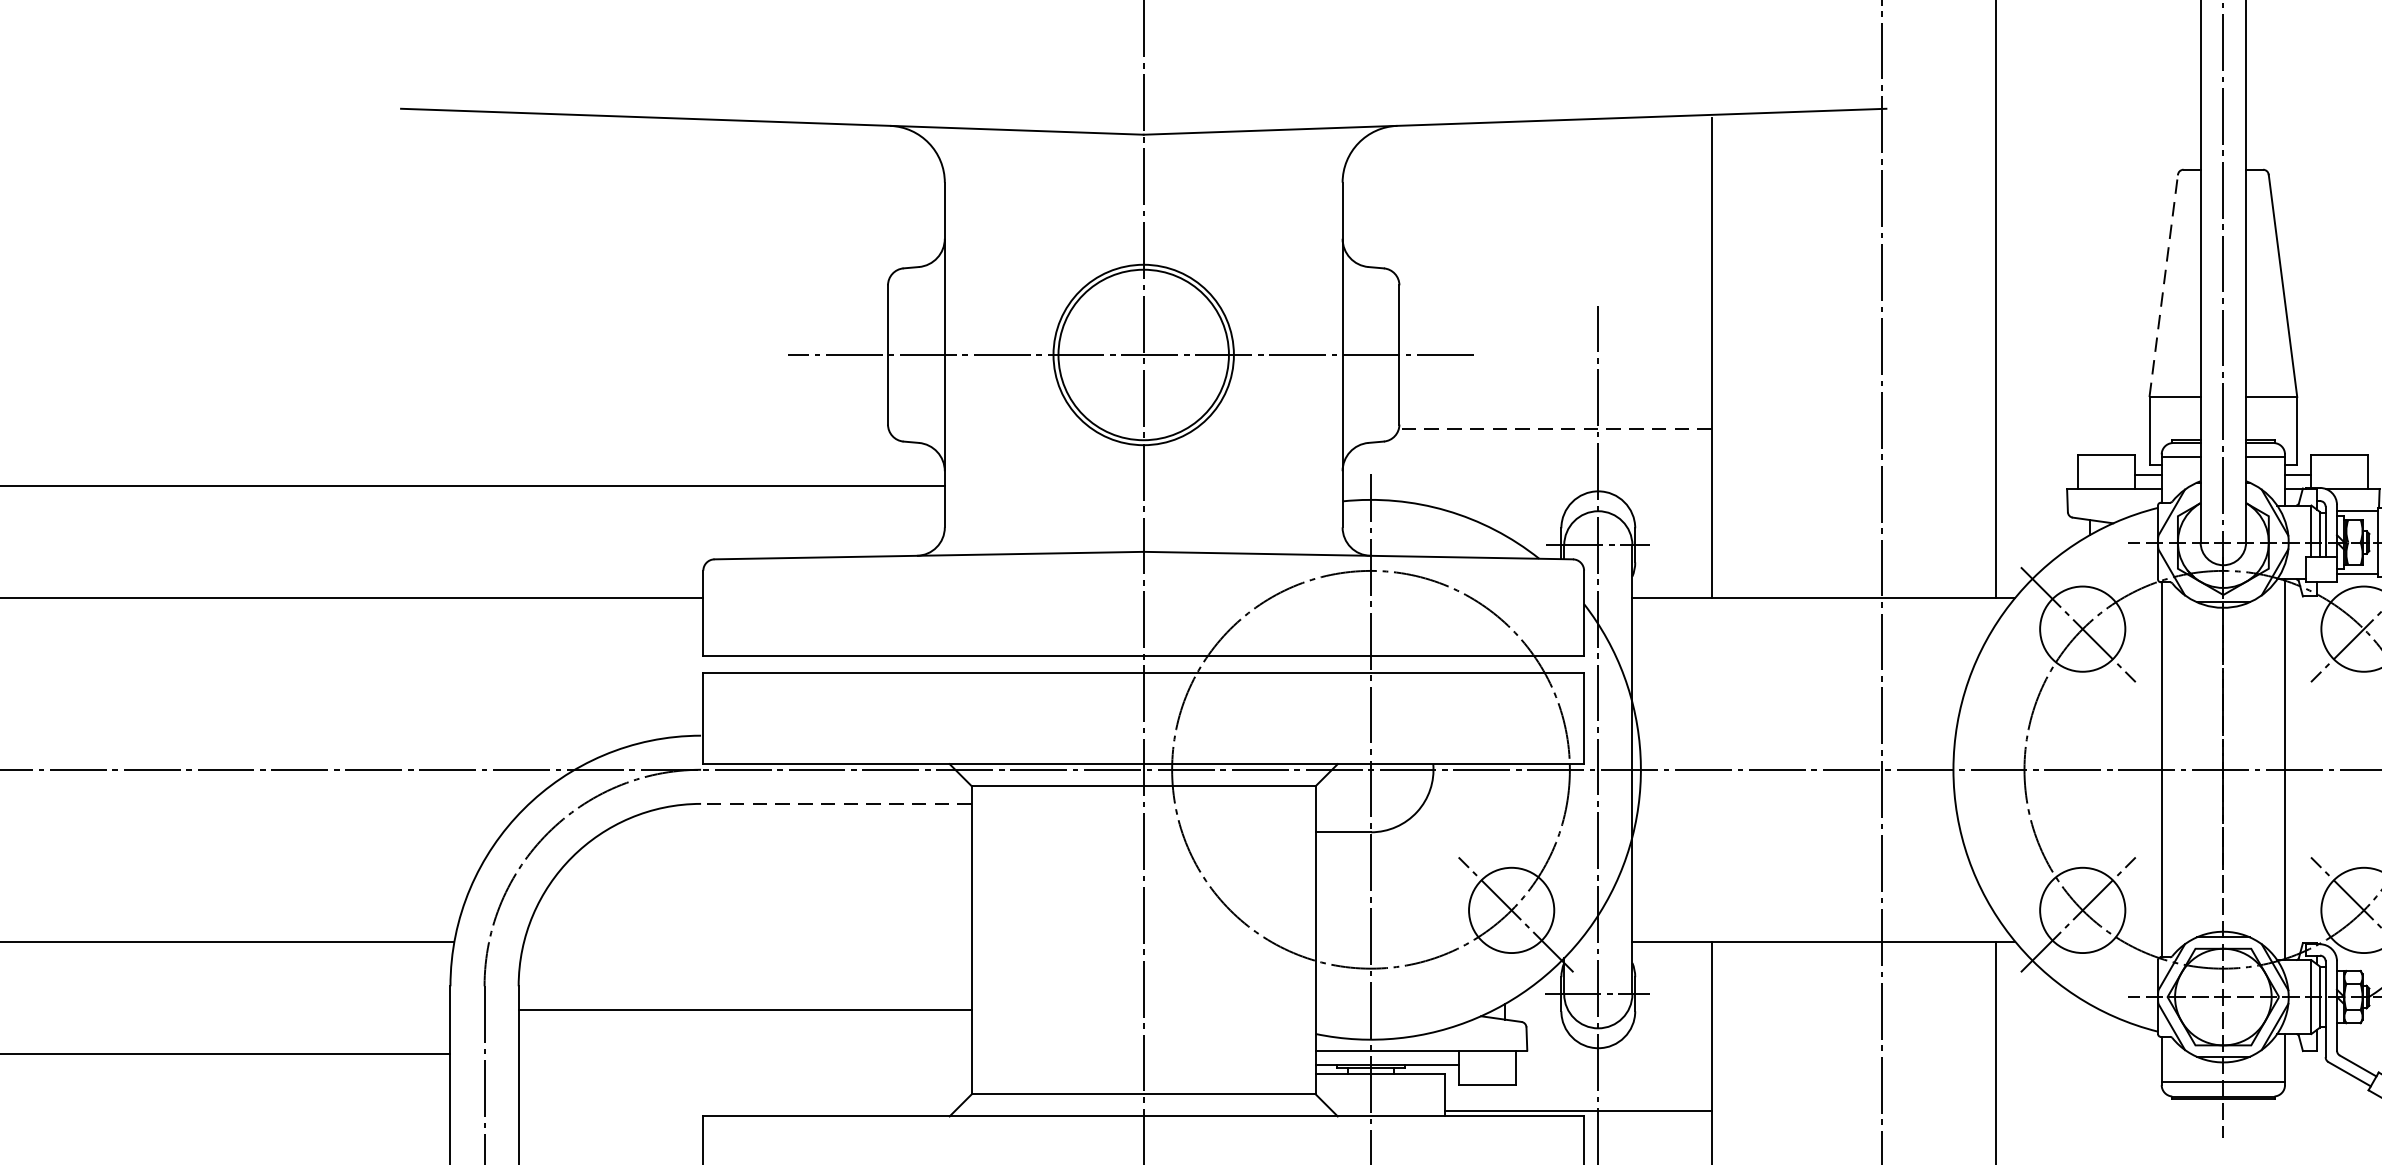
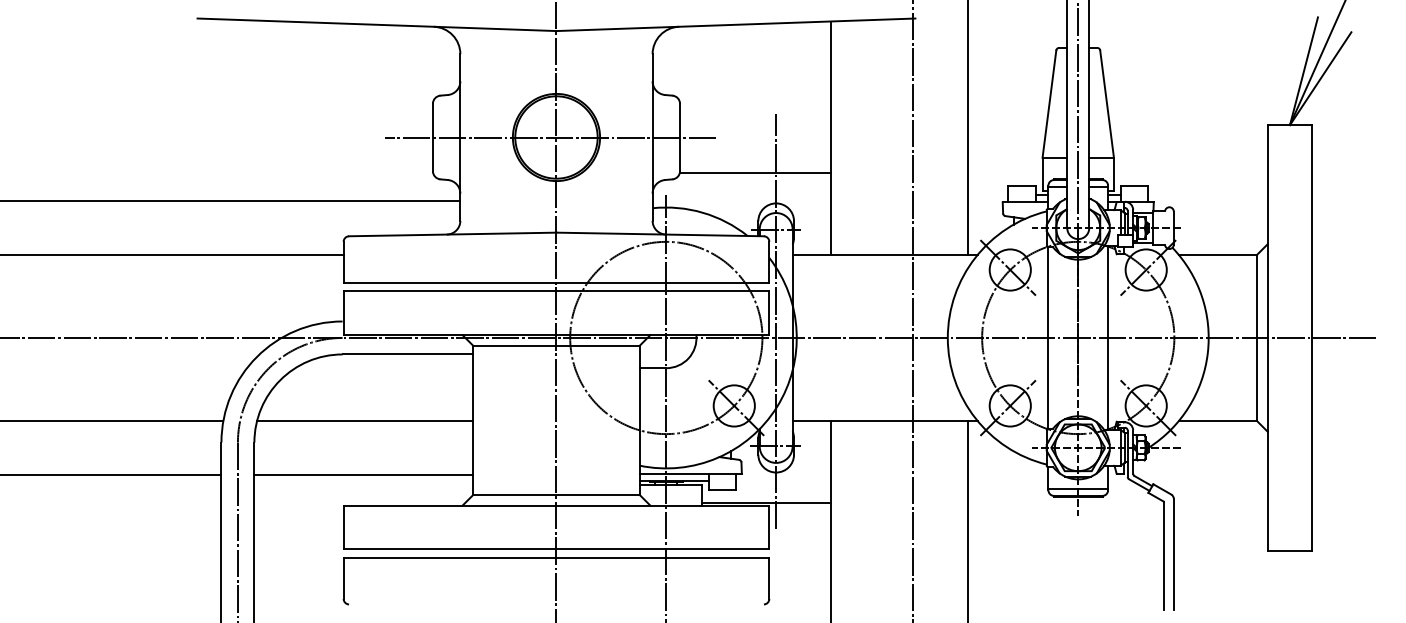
line: (2163, 284) -> (1049, 103), dashed -> solid
line: (1555, 429) -> (755, 173), dashed -> solid
line: (835, 803) -> (407, 354), dashed -> solid
line: (748, 942) -> (365, 421), added
line: (744, 1010) -> (363, 475), moved

